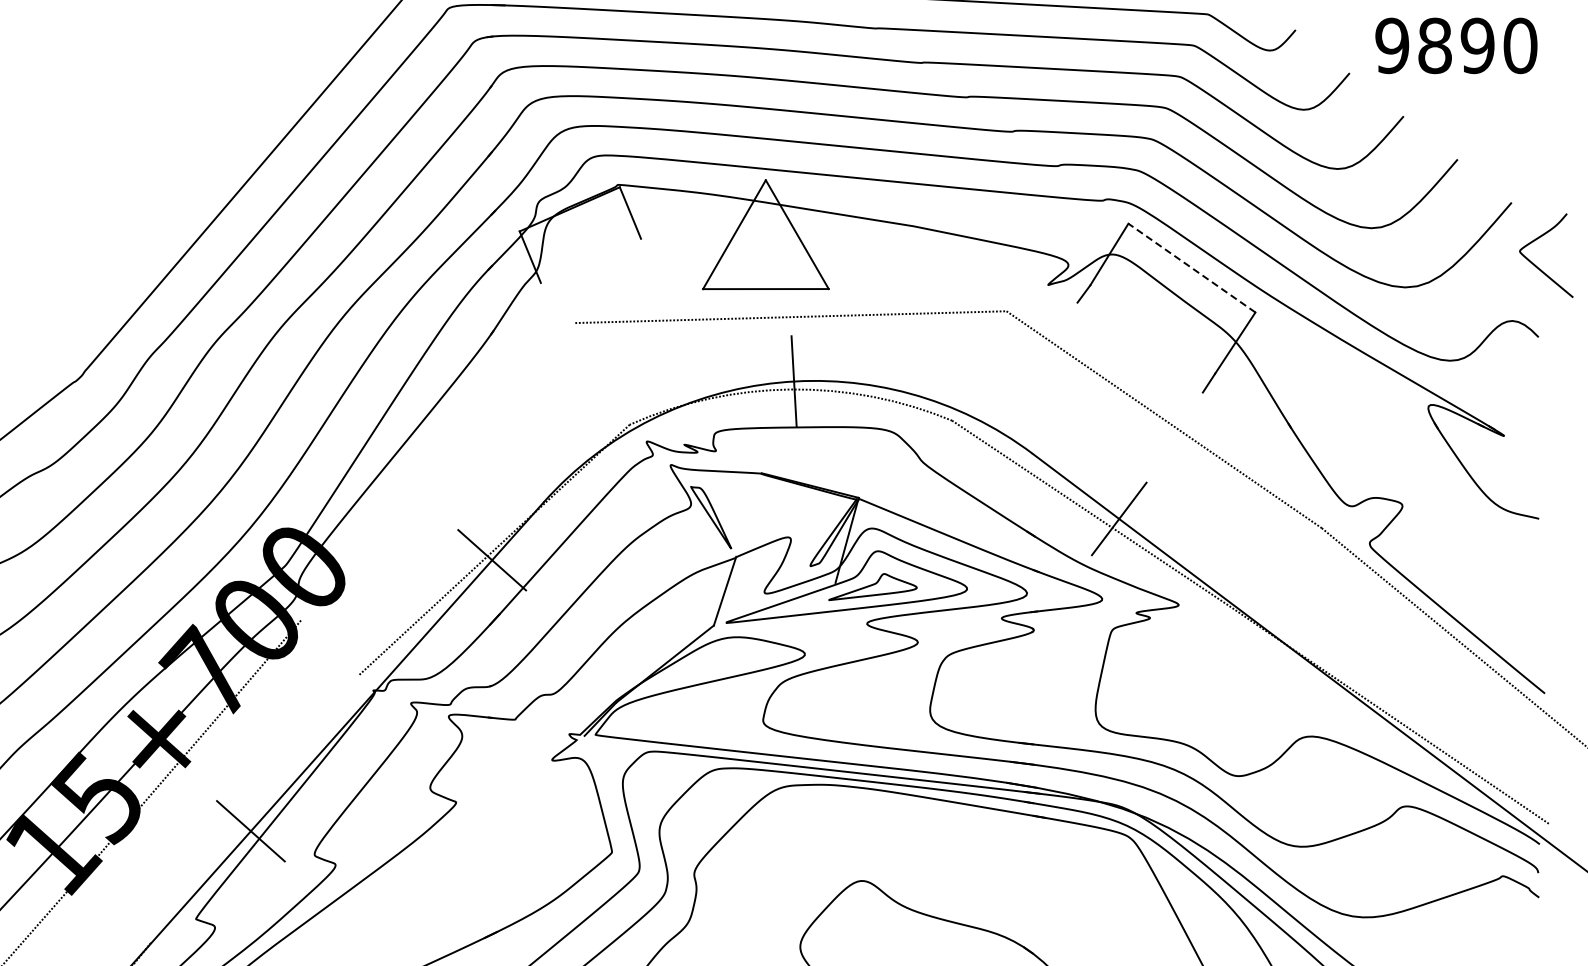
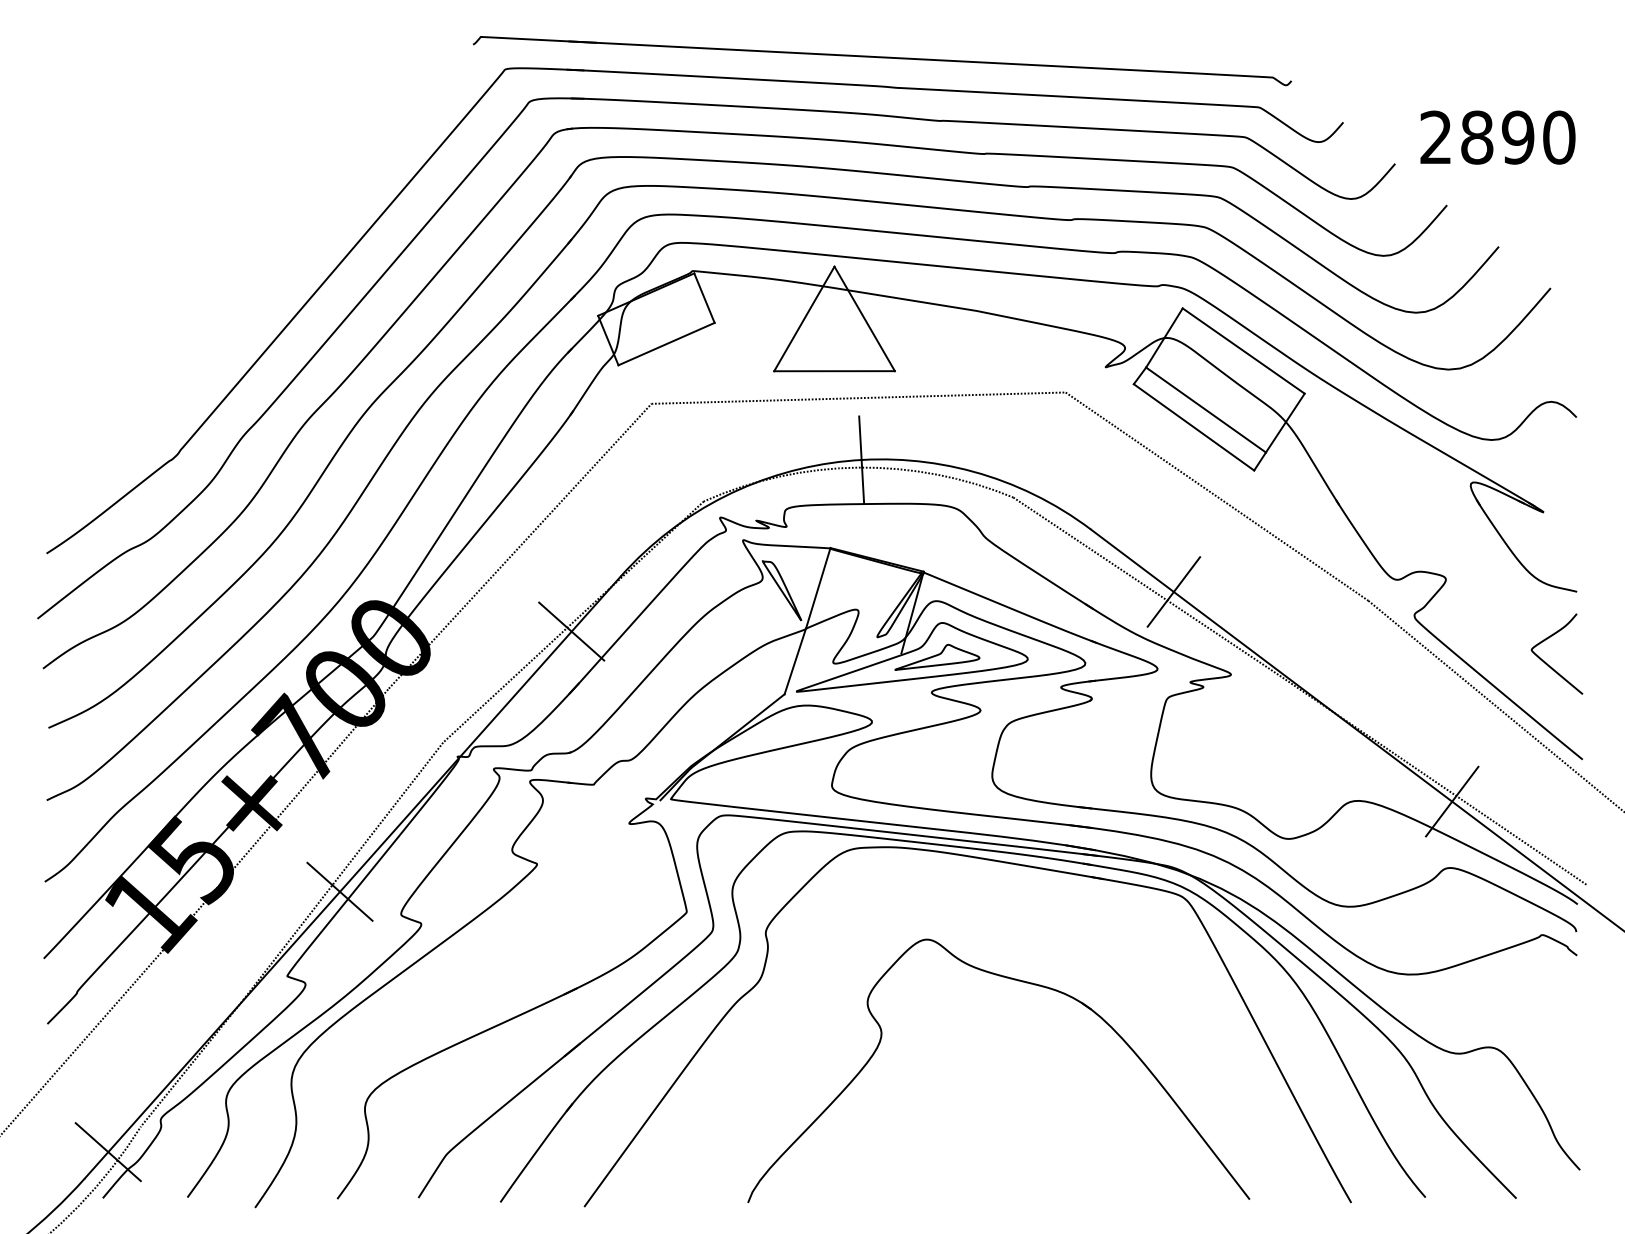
text: (1391, 45) -> (1435, 137), 9890 -> 2890
line: (590, 260) -> (666, 343), added
curve: (1535, 264) -> (1546, 662), moved
line: (1191, 267) -> (1243, 350), dashed -> solid
line: (1152, 328) -> (1205, 409), added
line: (1139, 347) -> (1193, 427), added
line: (437, 470) -> (519, 545), added
line: (749, 515) -> (818, 588), added
line: (1409, 737) -> (1452, 801), added
line: (254, 809) -> (343, 870), added

